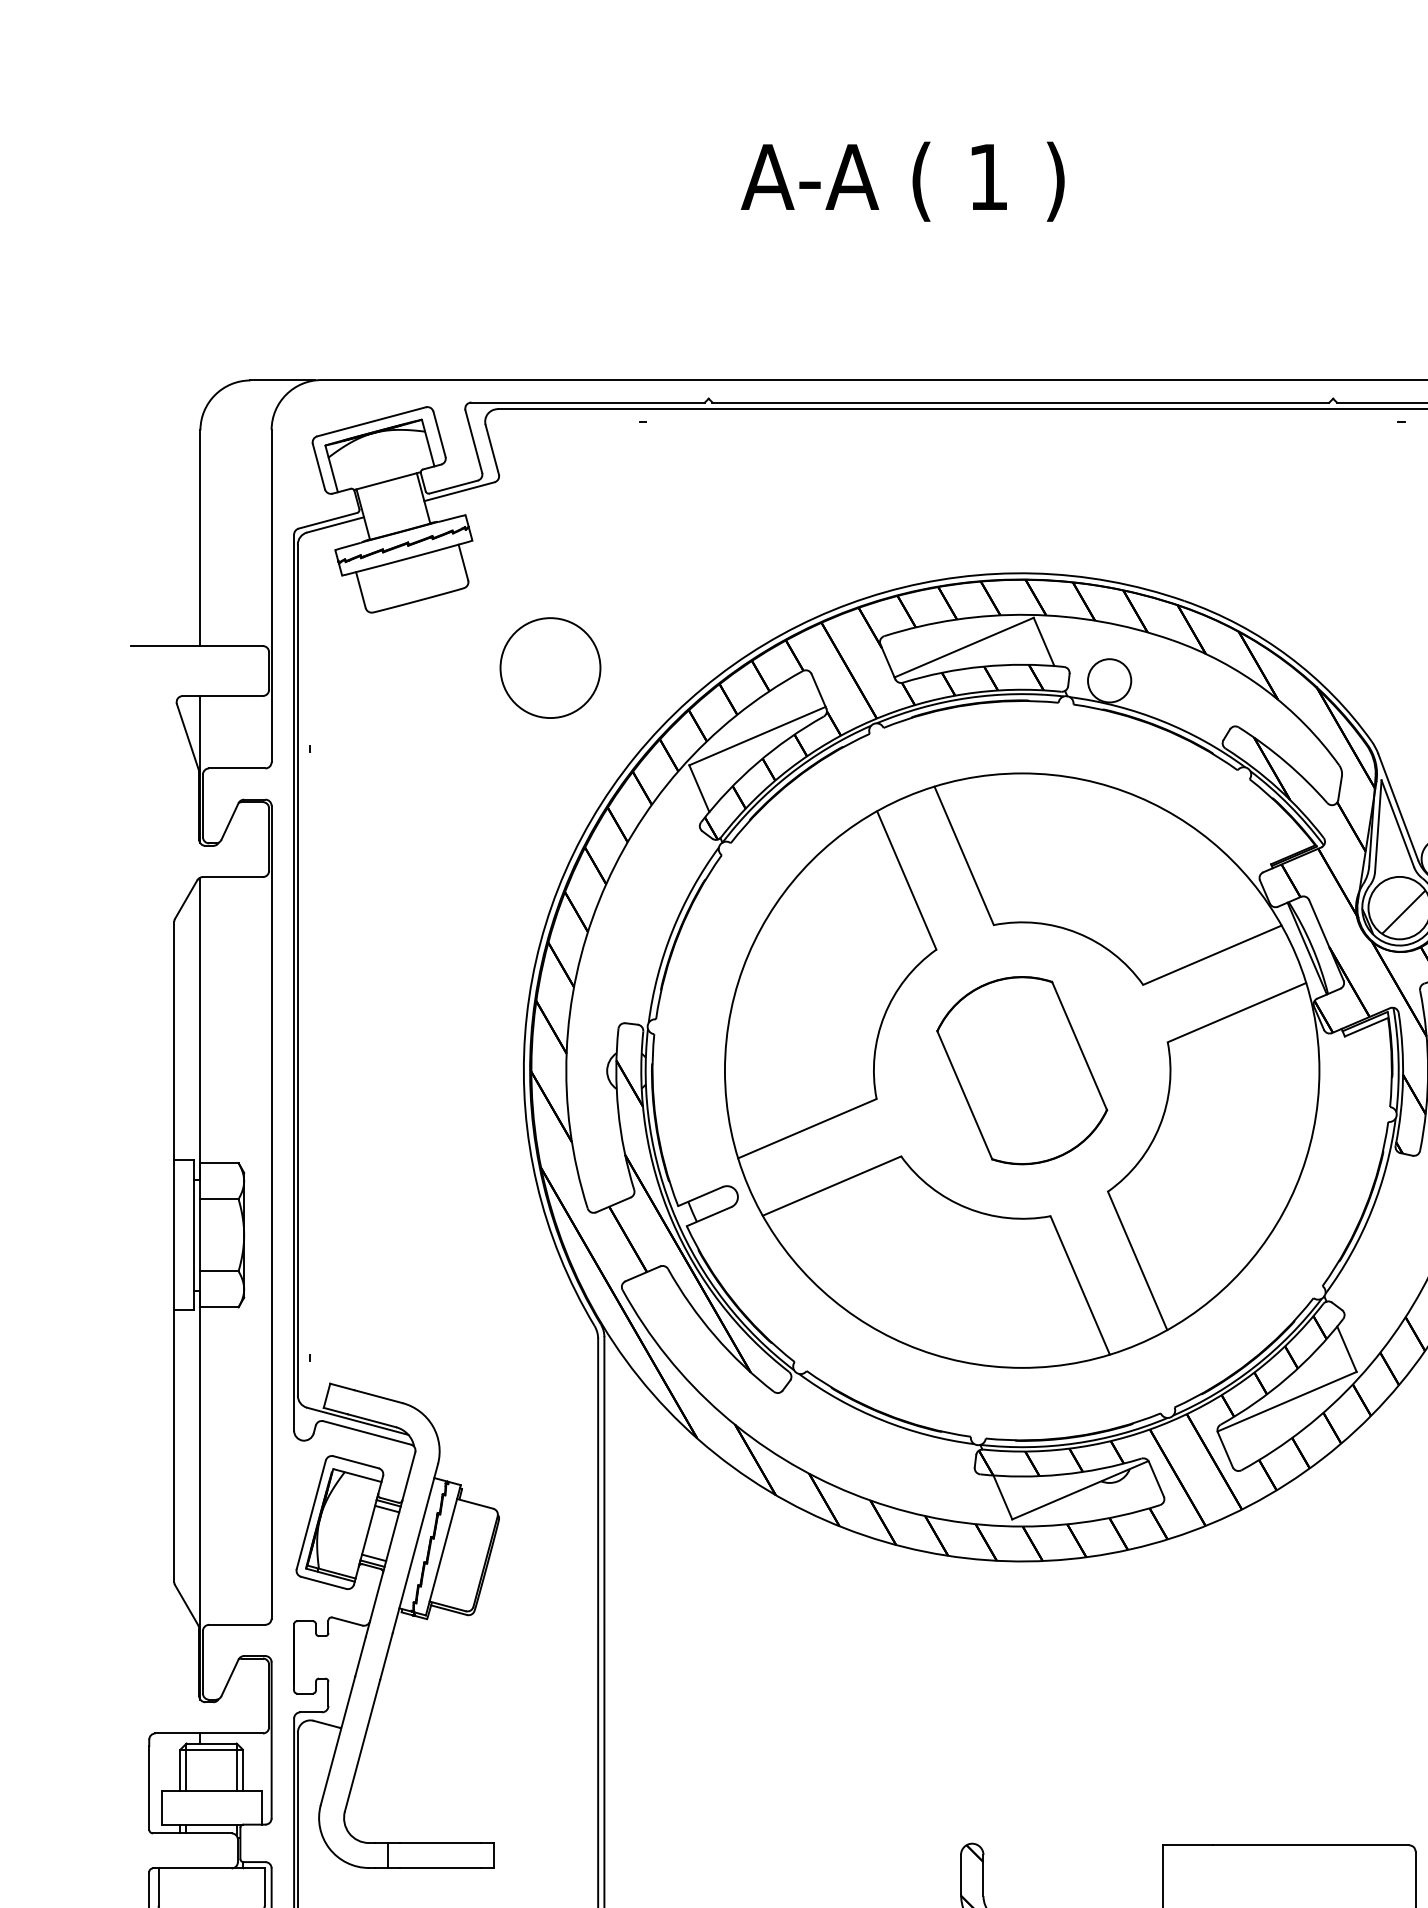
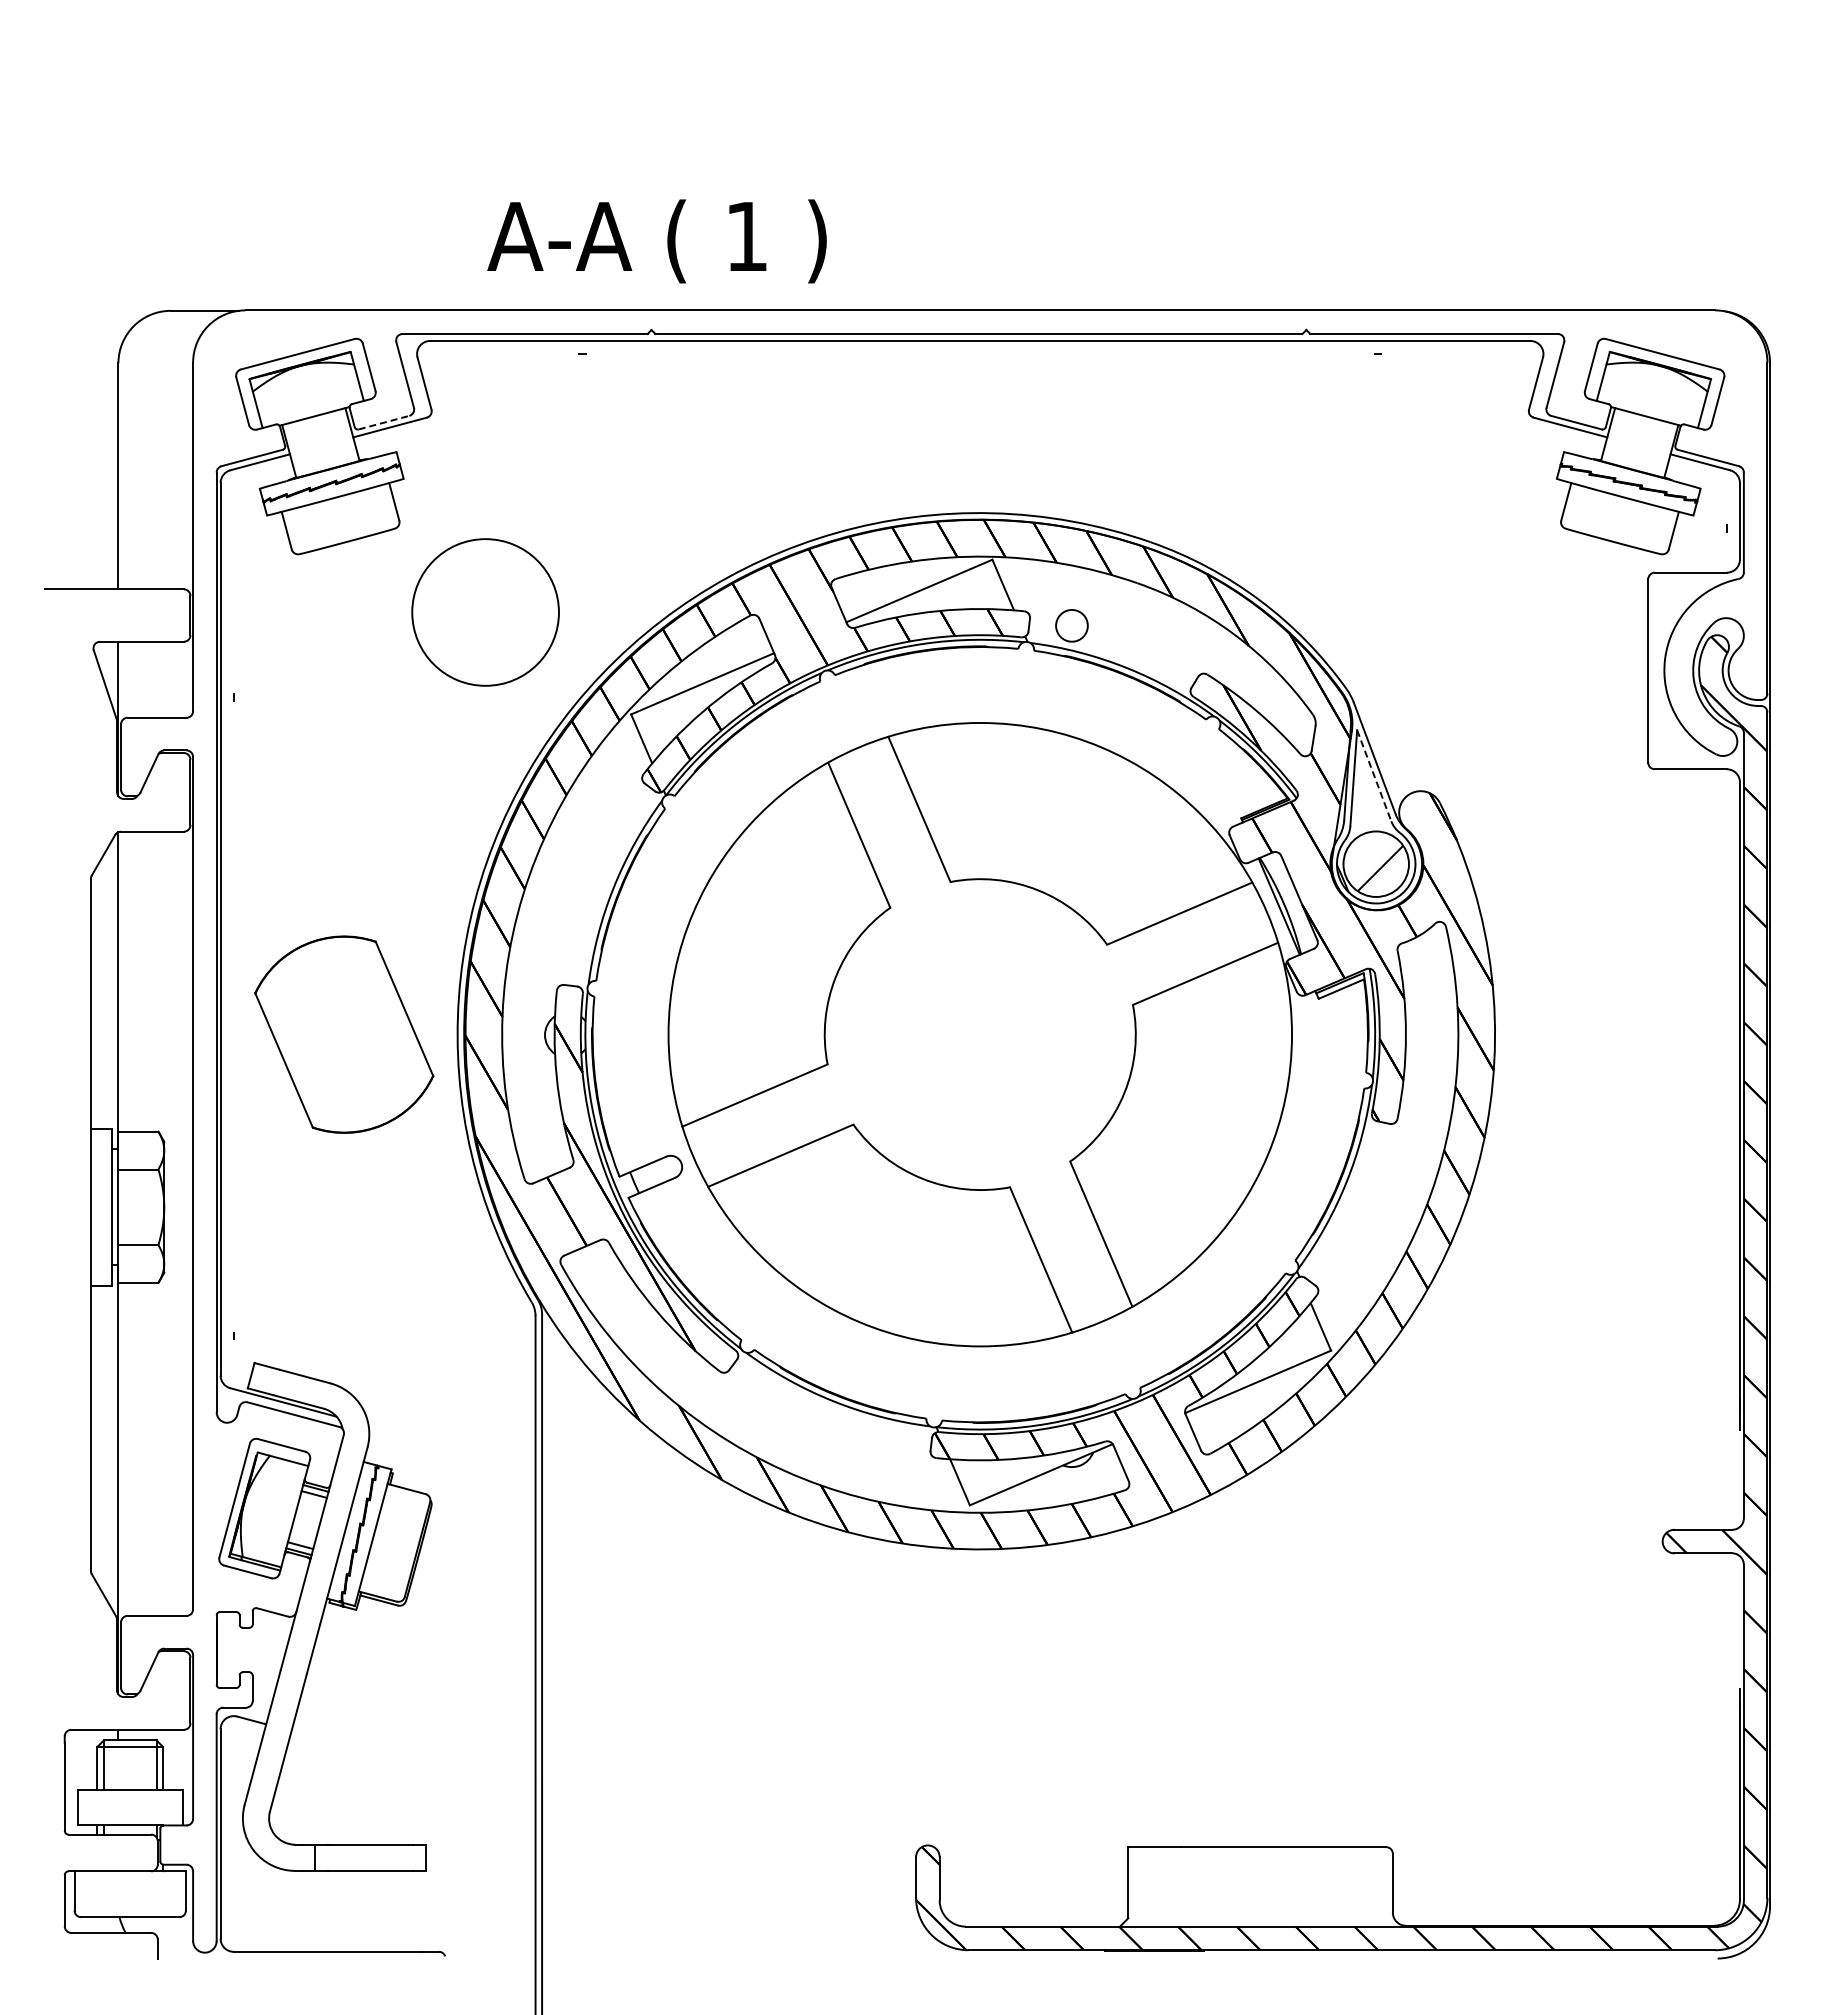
text: (902, 181) -> (656, 241), moved
line: (454, 486) -> (384, 422), solid -> dashed
circle: (550, 668) -> (485, 612), size x1.4
circle: (1109, 680) -> (1071, 625), size x0.7
line: (1398, 823) -> (1374, 775), solid -> dashed
part: (1022, 1070) -> (344, 1034), moved

